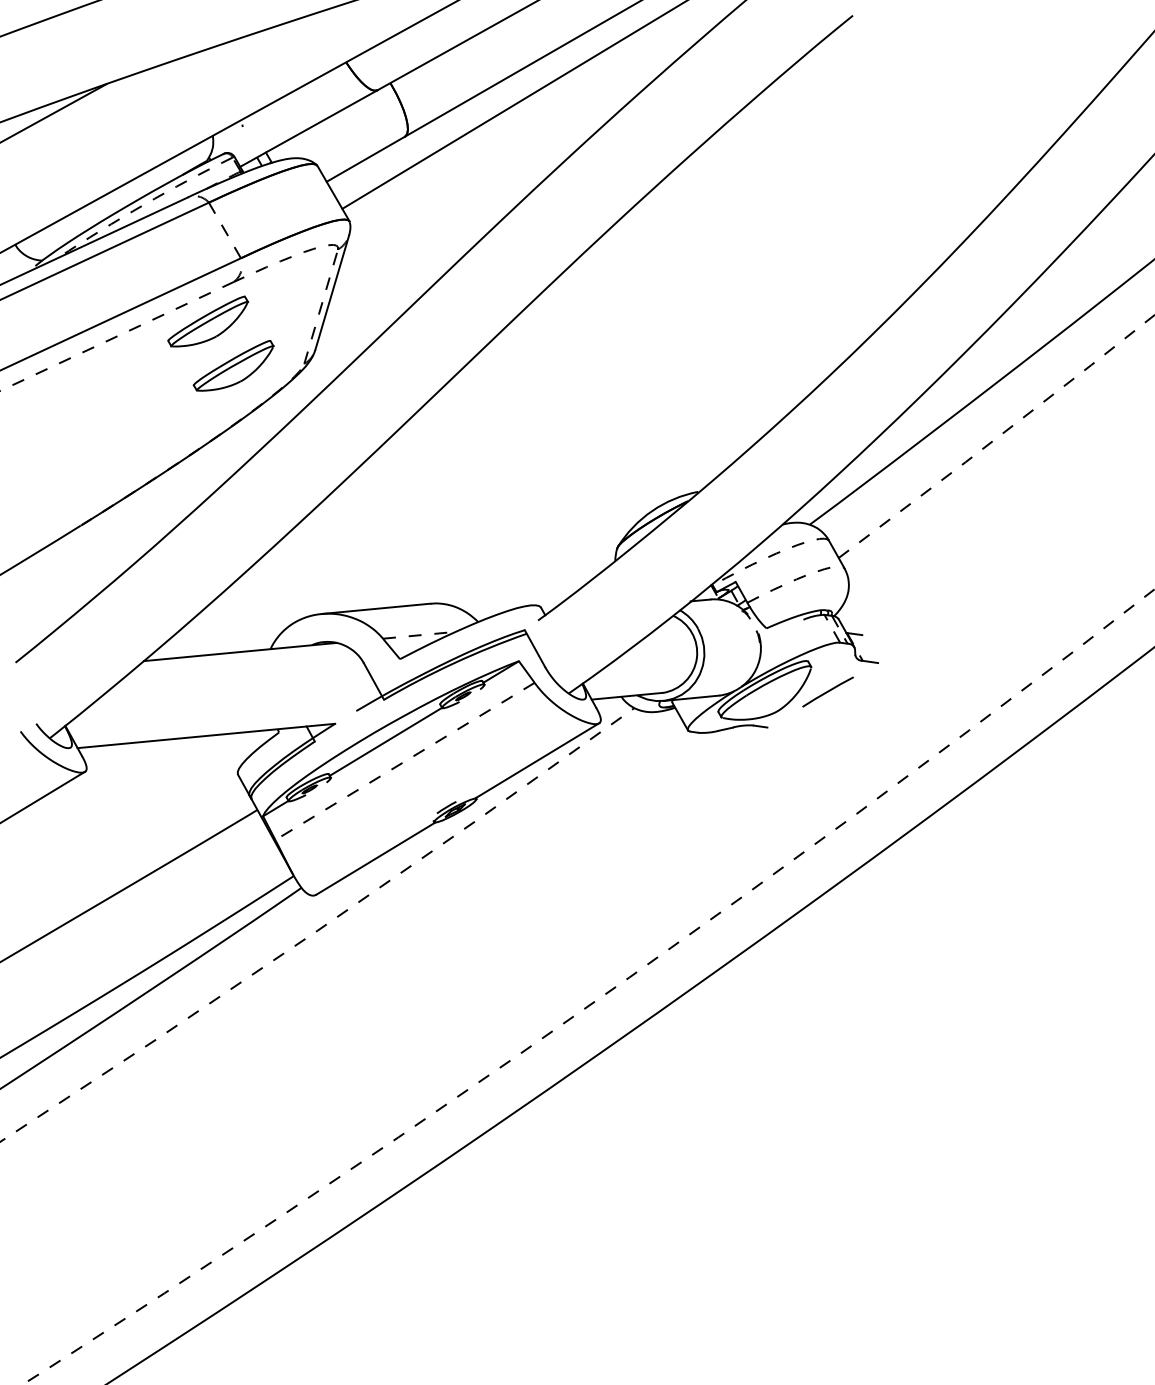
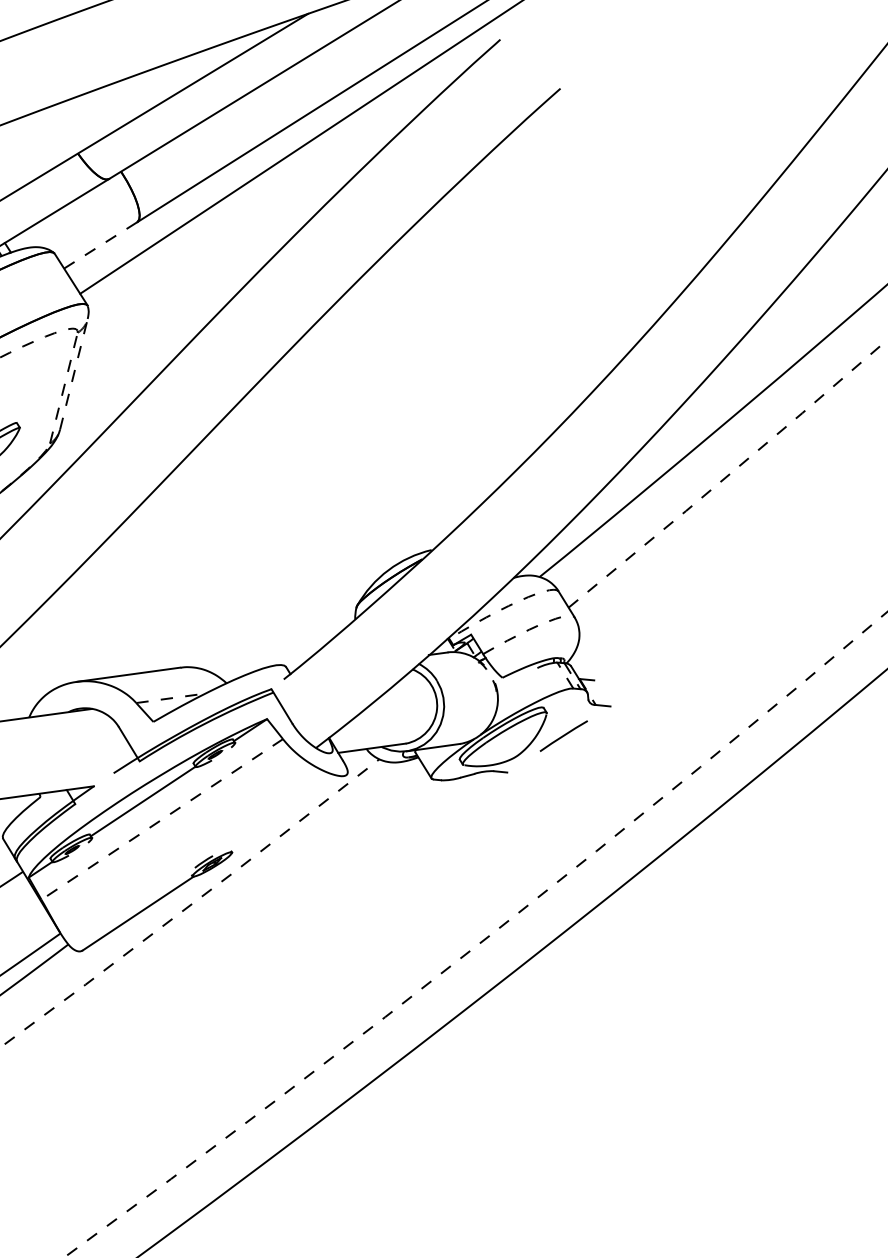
line: (366, 158) -> (101, 244), solid -> dashed
line: (332, 292) -> (74, 374), solid -> dashed
line: (537, 760) -> (288, 813), removed

